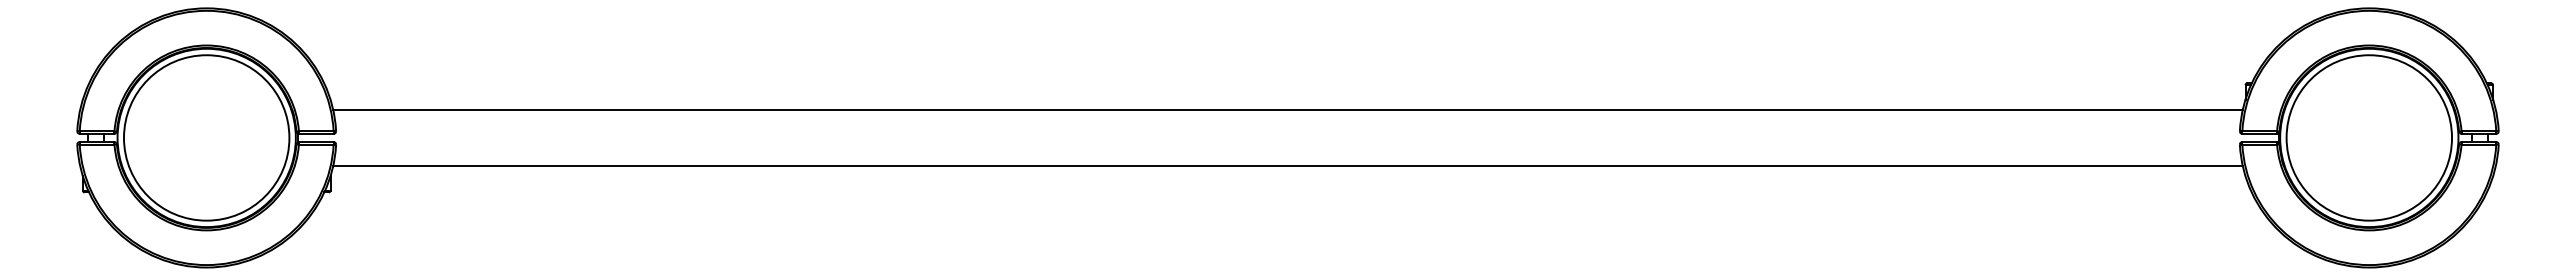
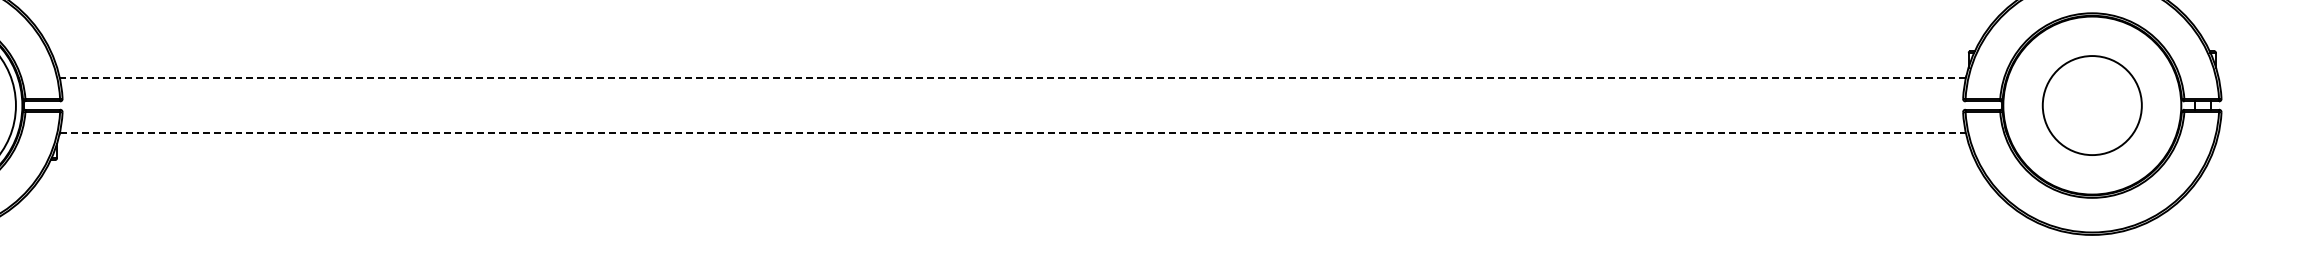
line: (1288, 110) -> (1013, 78), solid -> dashed
circle: (2369, 137) -> (2092, 105), size x0.6
line: (1288, 165) -> (1013, 133), solid -> dashed

